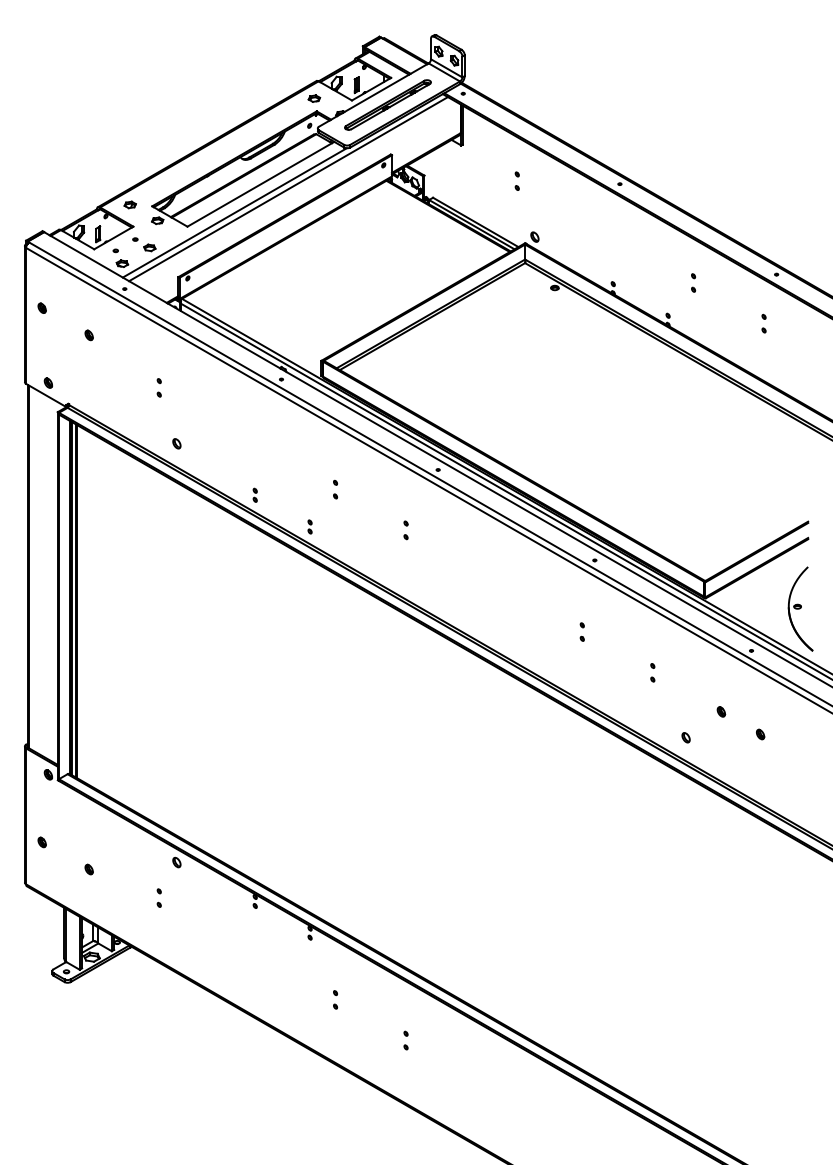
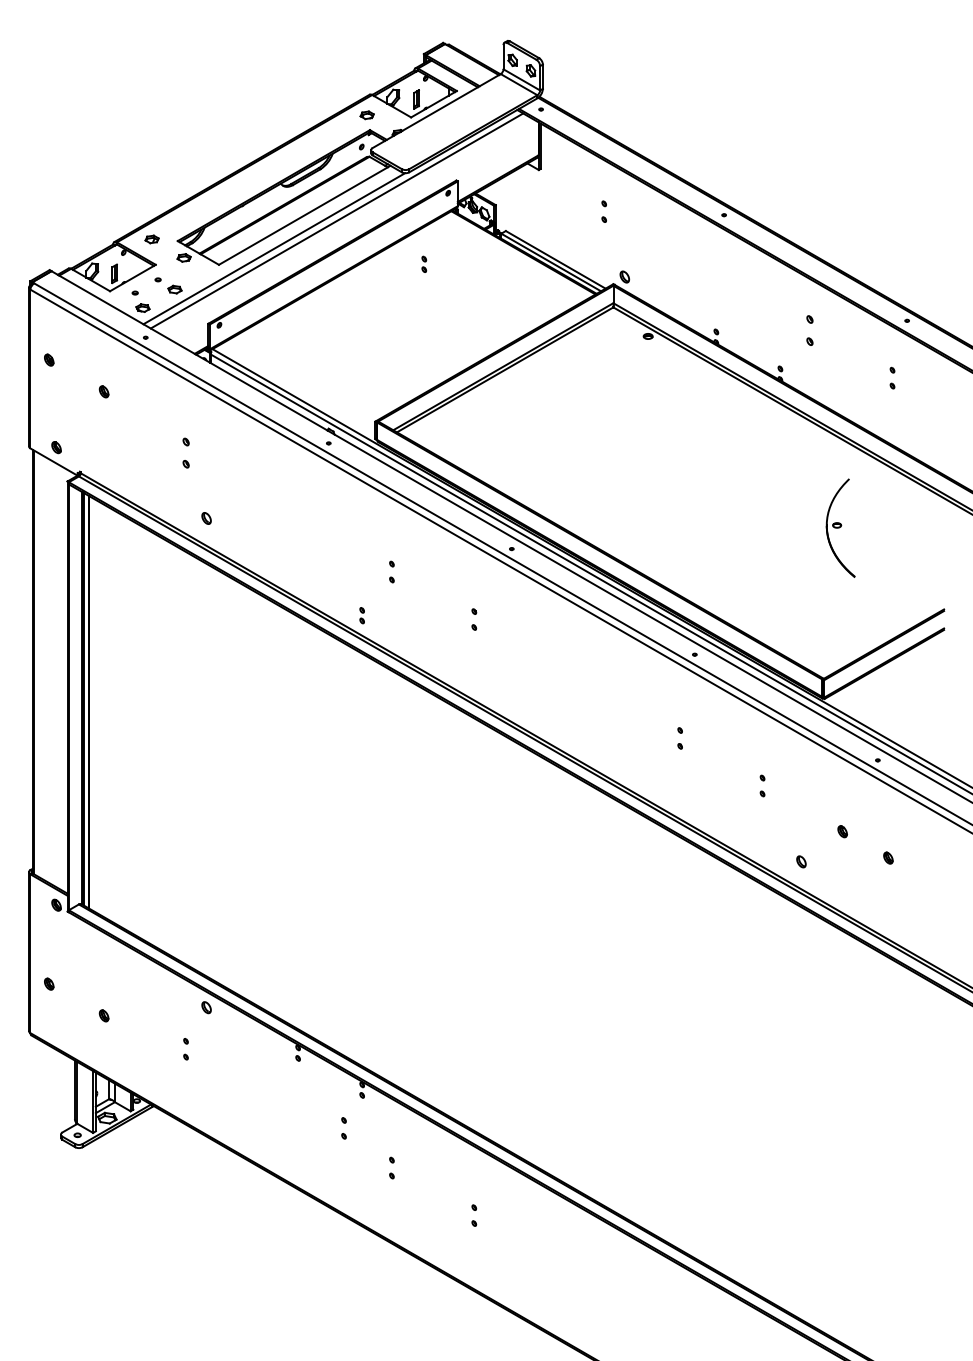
part: (387, 104) -> (452, 122), removed
part: (693, 282) -> (810, 330), size x1.4
part: (158, 387) -> (185, 452), size x1.4
part: (254, 494) -> (423, 263), moved
part: (800, 608) -> (840, 527), moved
part: (294, 965) -> (343, 1127), added

